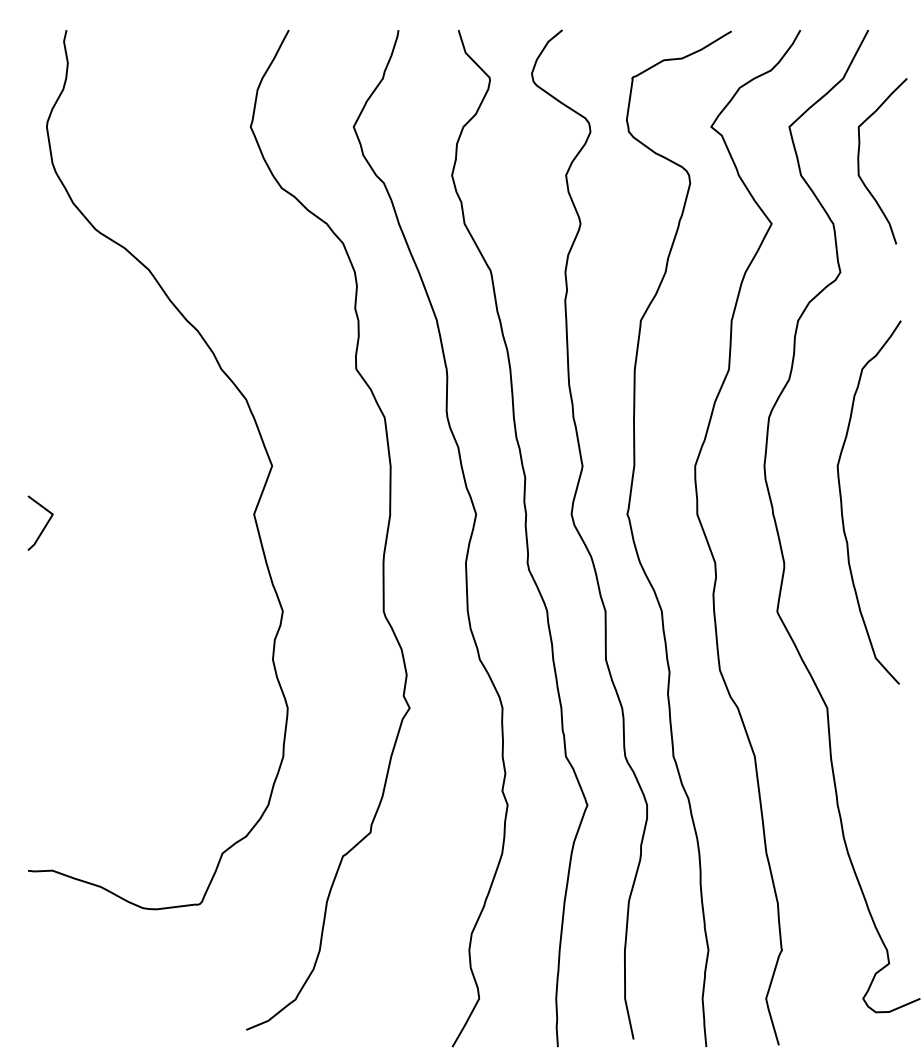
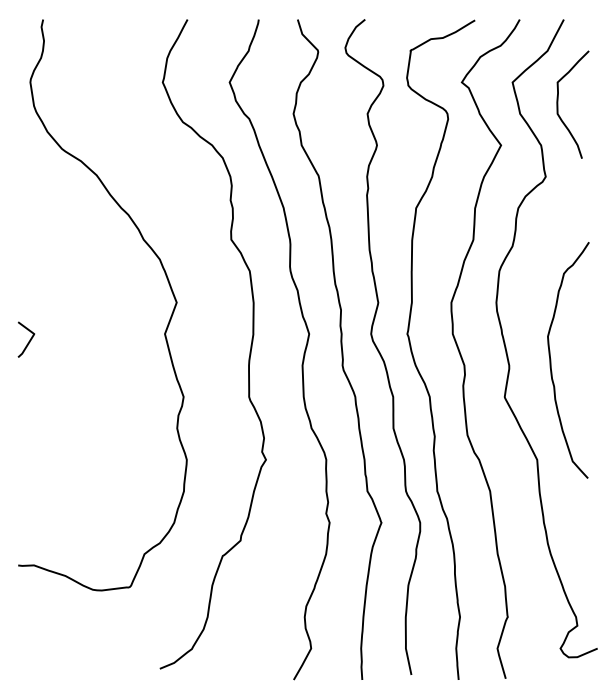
curve: (843, 502) -> (551, 360), moved

